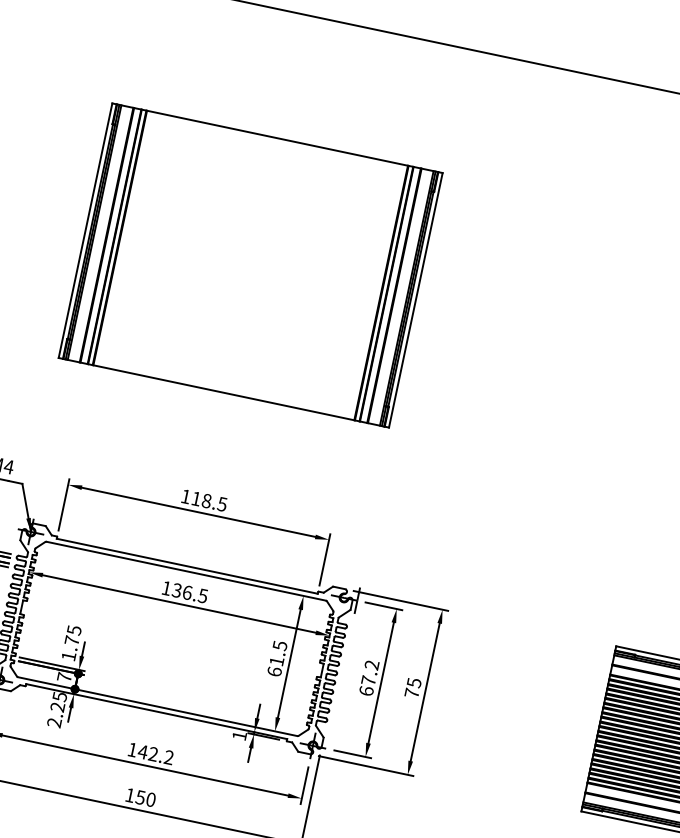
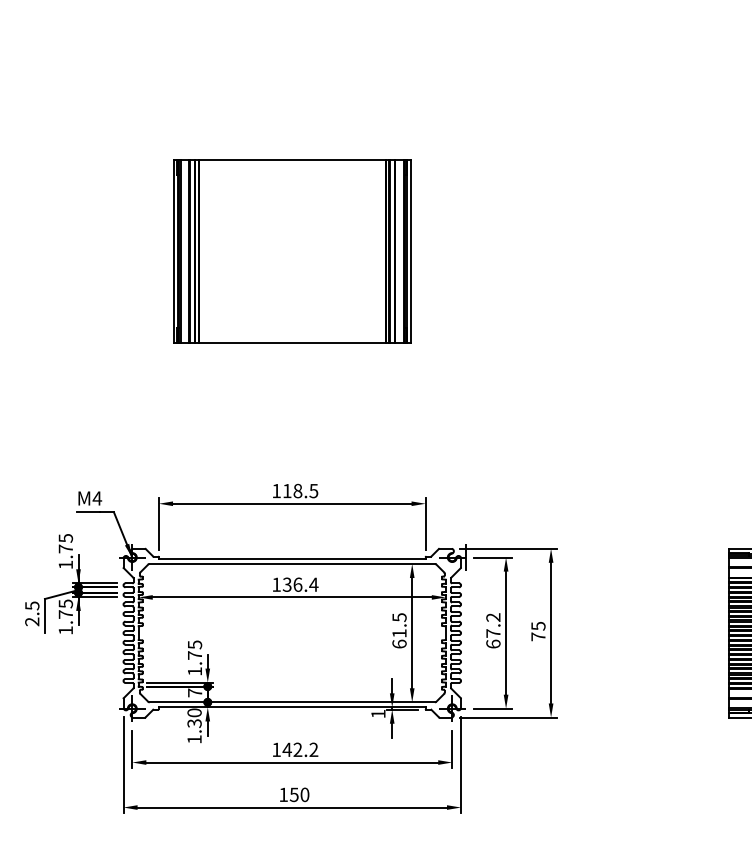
part: (250, 265) -> (292, 251), size x0.7
text: (202, 595) -> (313, 584), 136.5 -> 136.4
text: (57, 709) -> (194, 725), 2.25 -> 1.30

